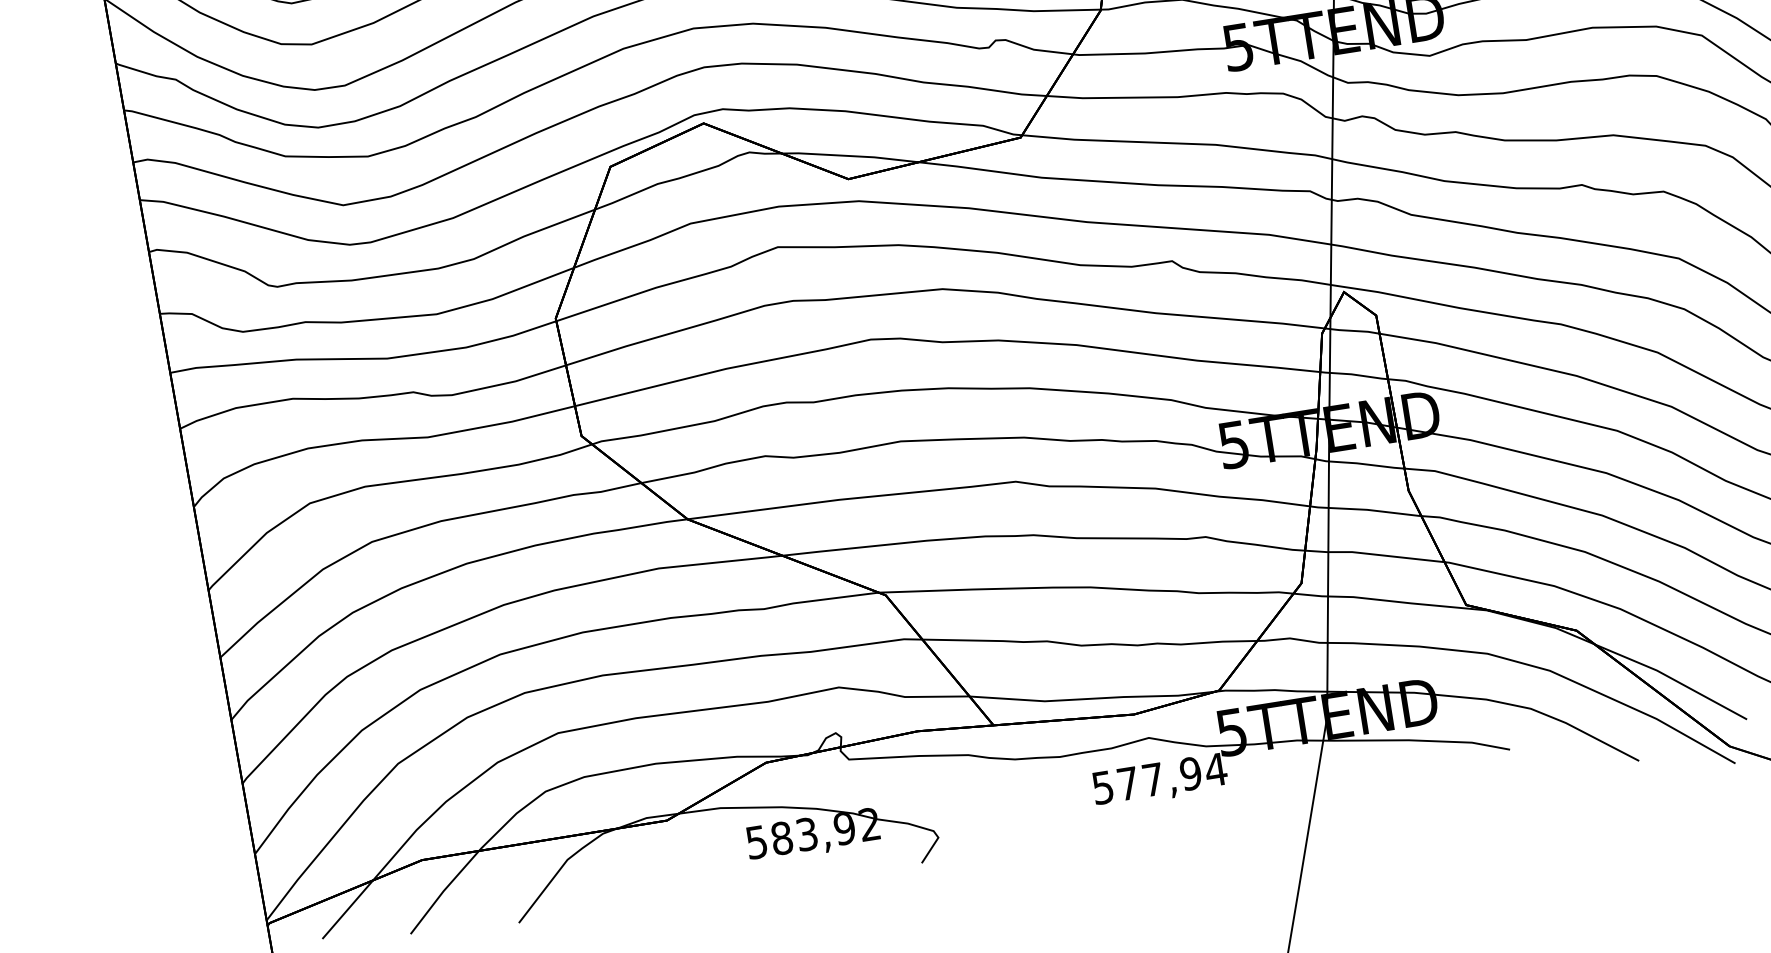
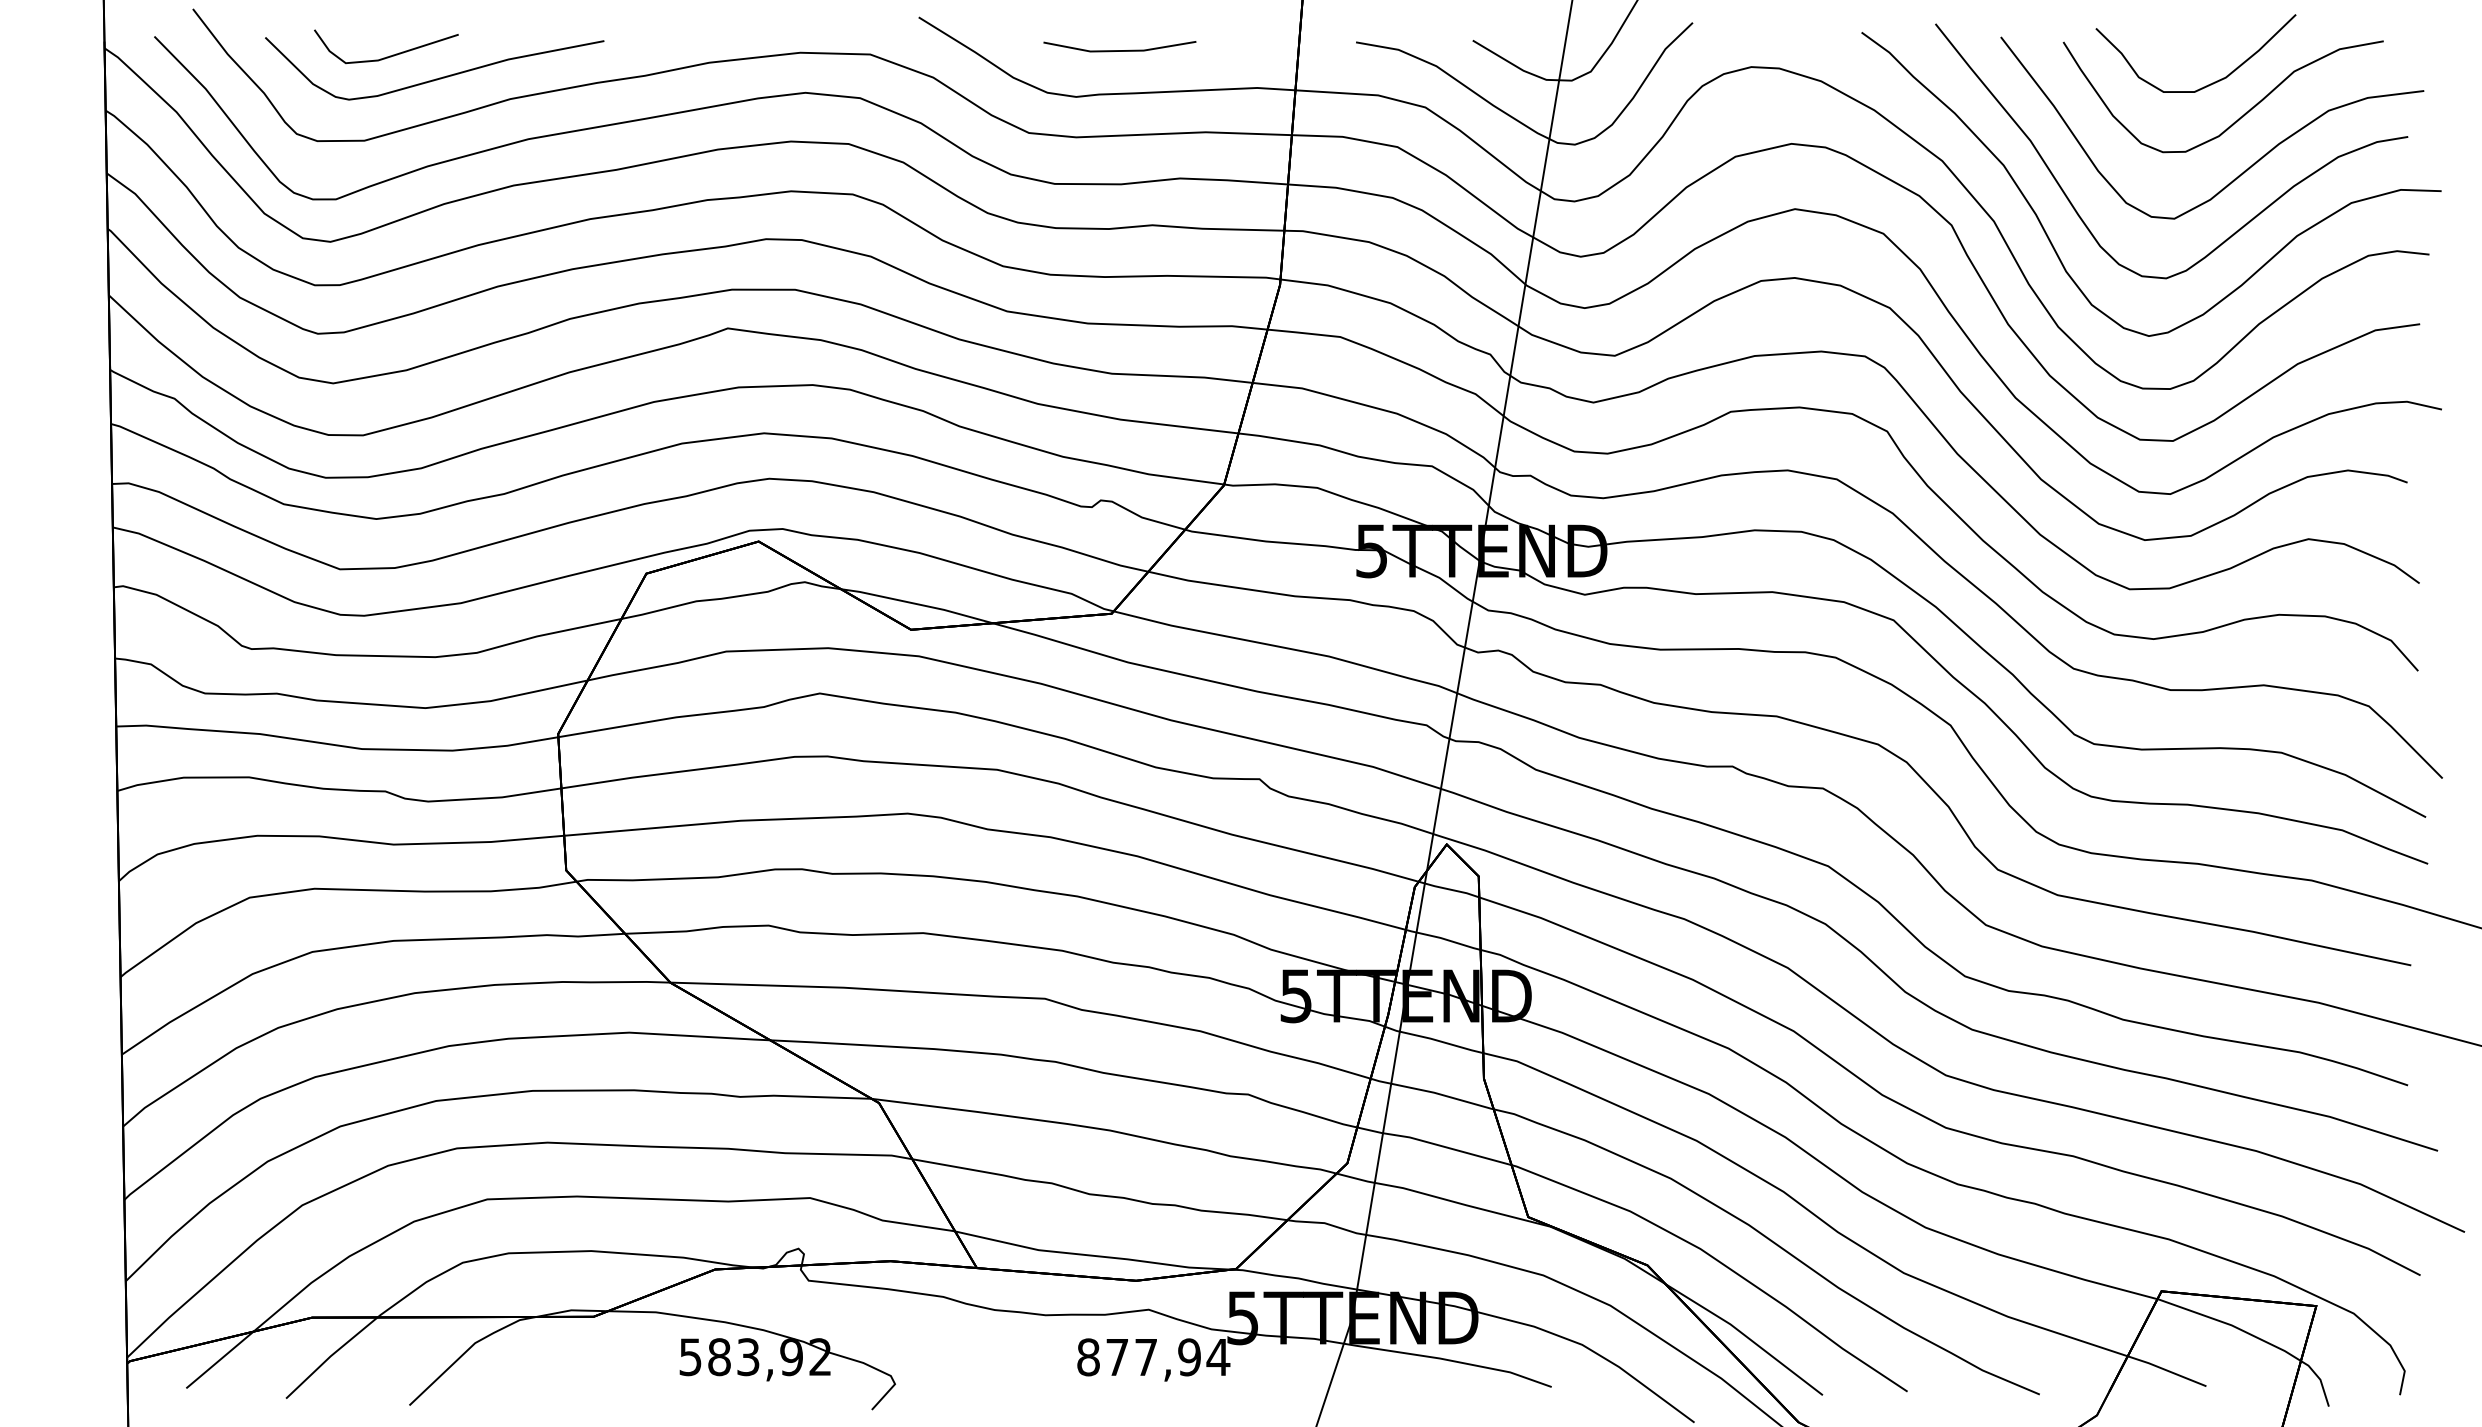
text: (1103, 787) -> (1088, 1357), 577,94 -> 877,94

